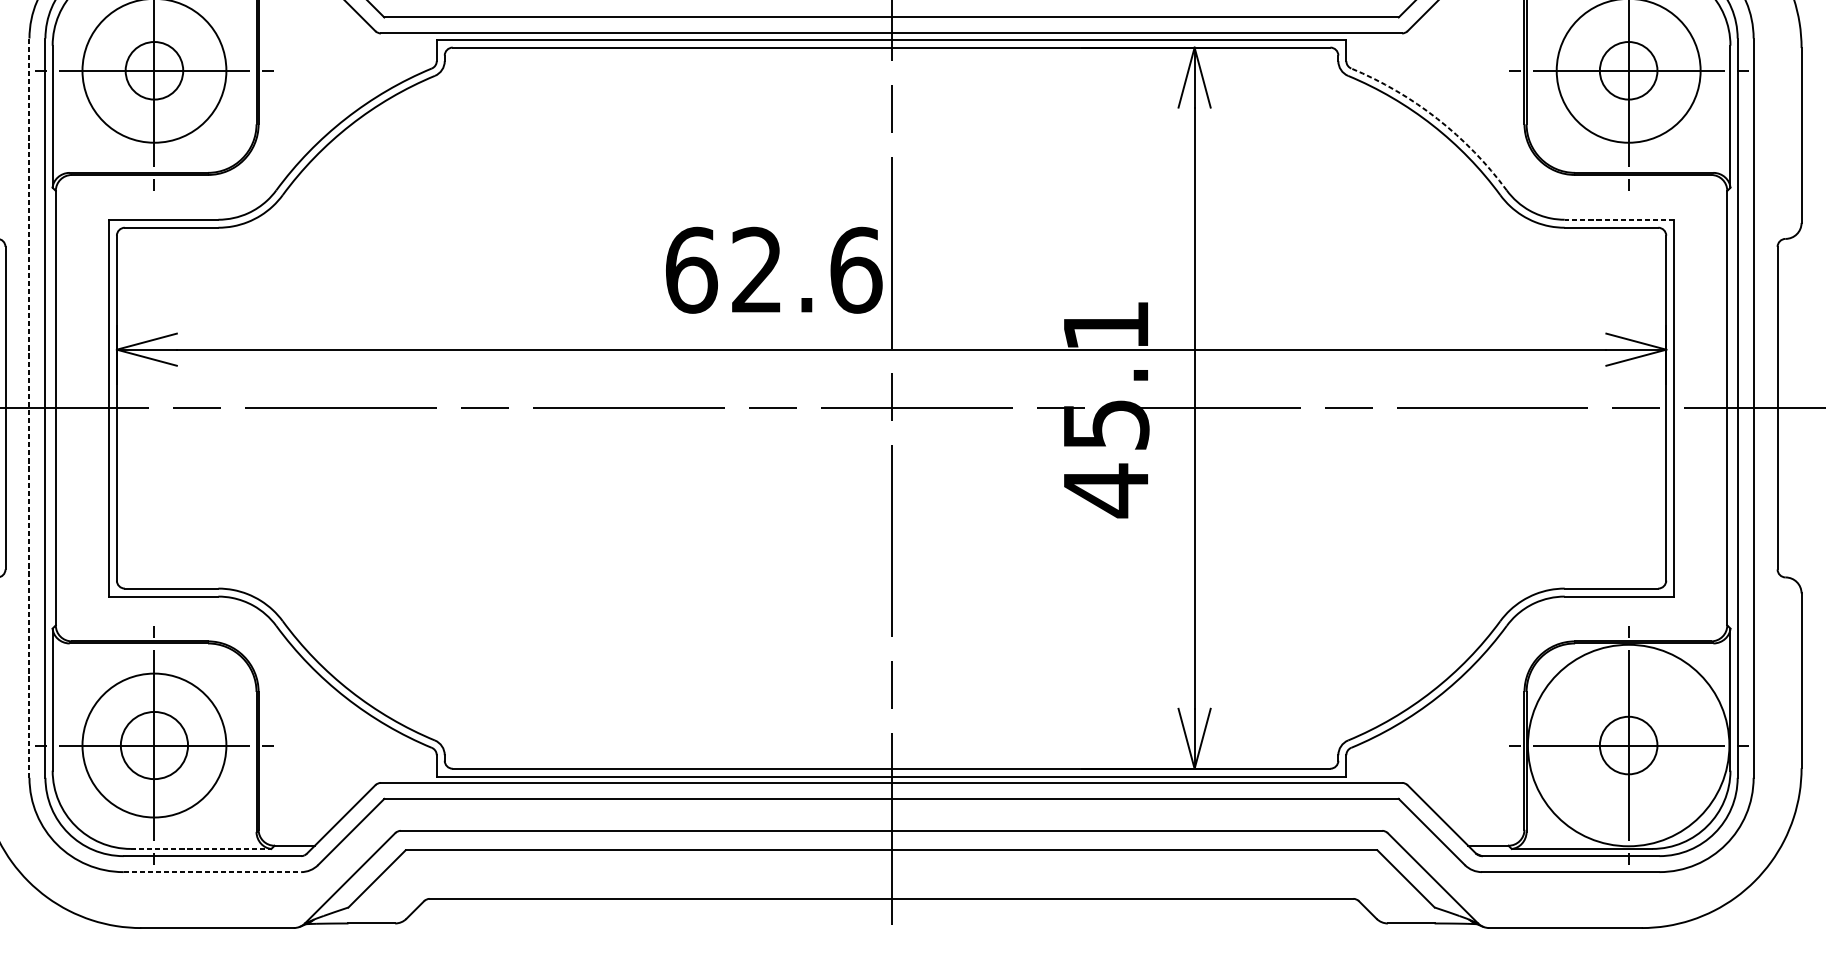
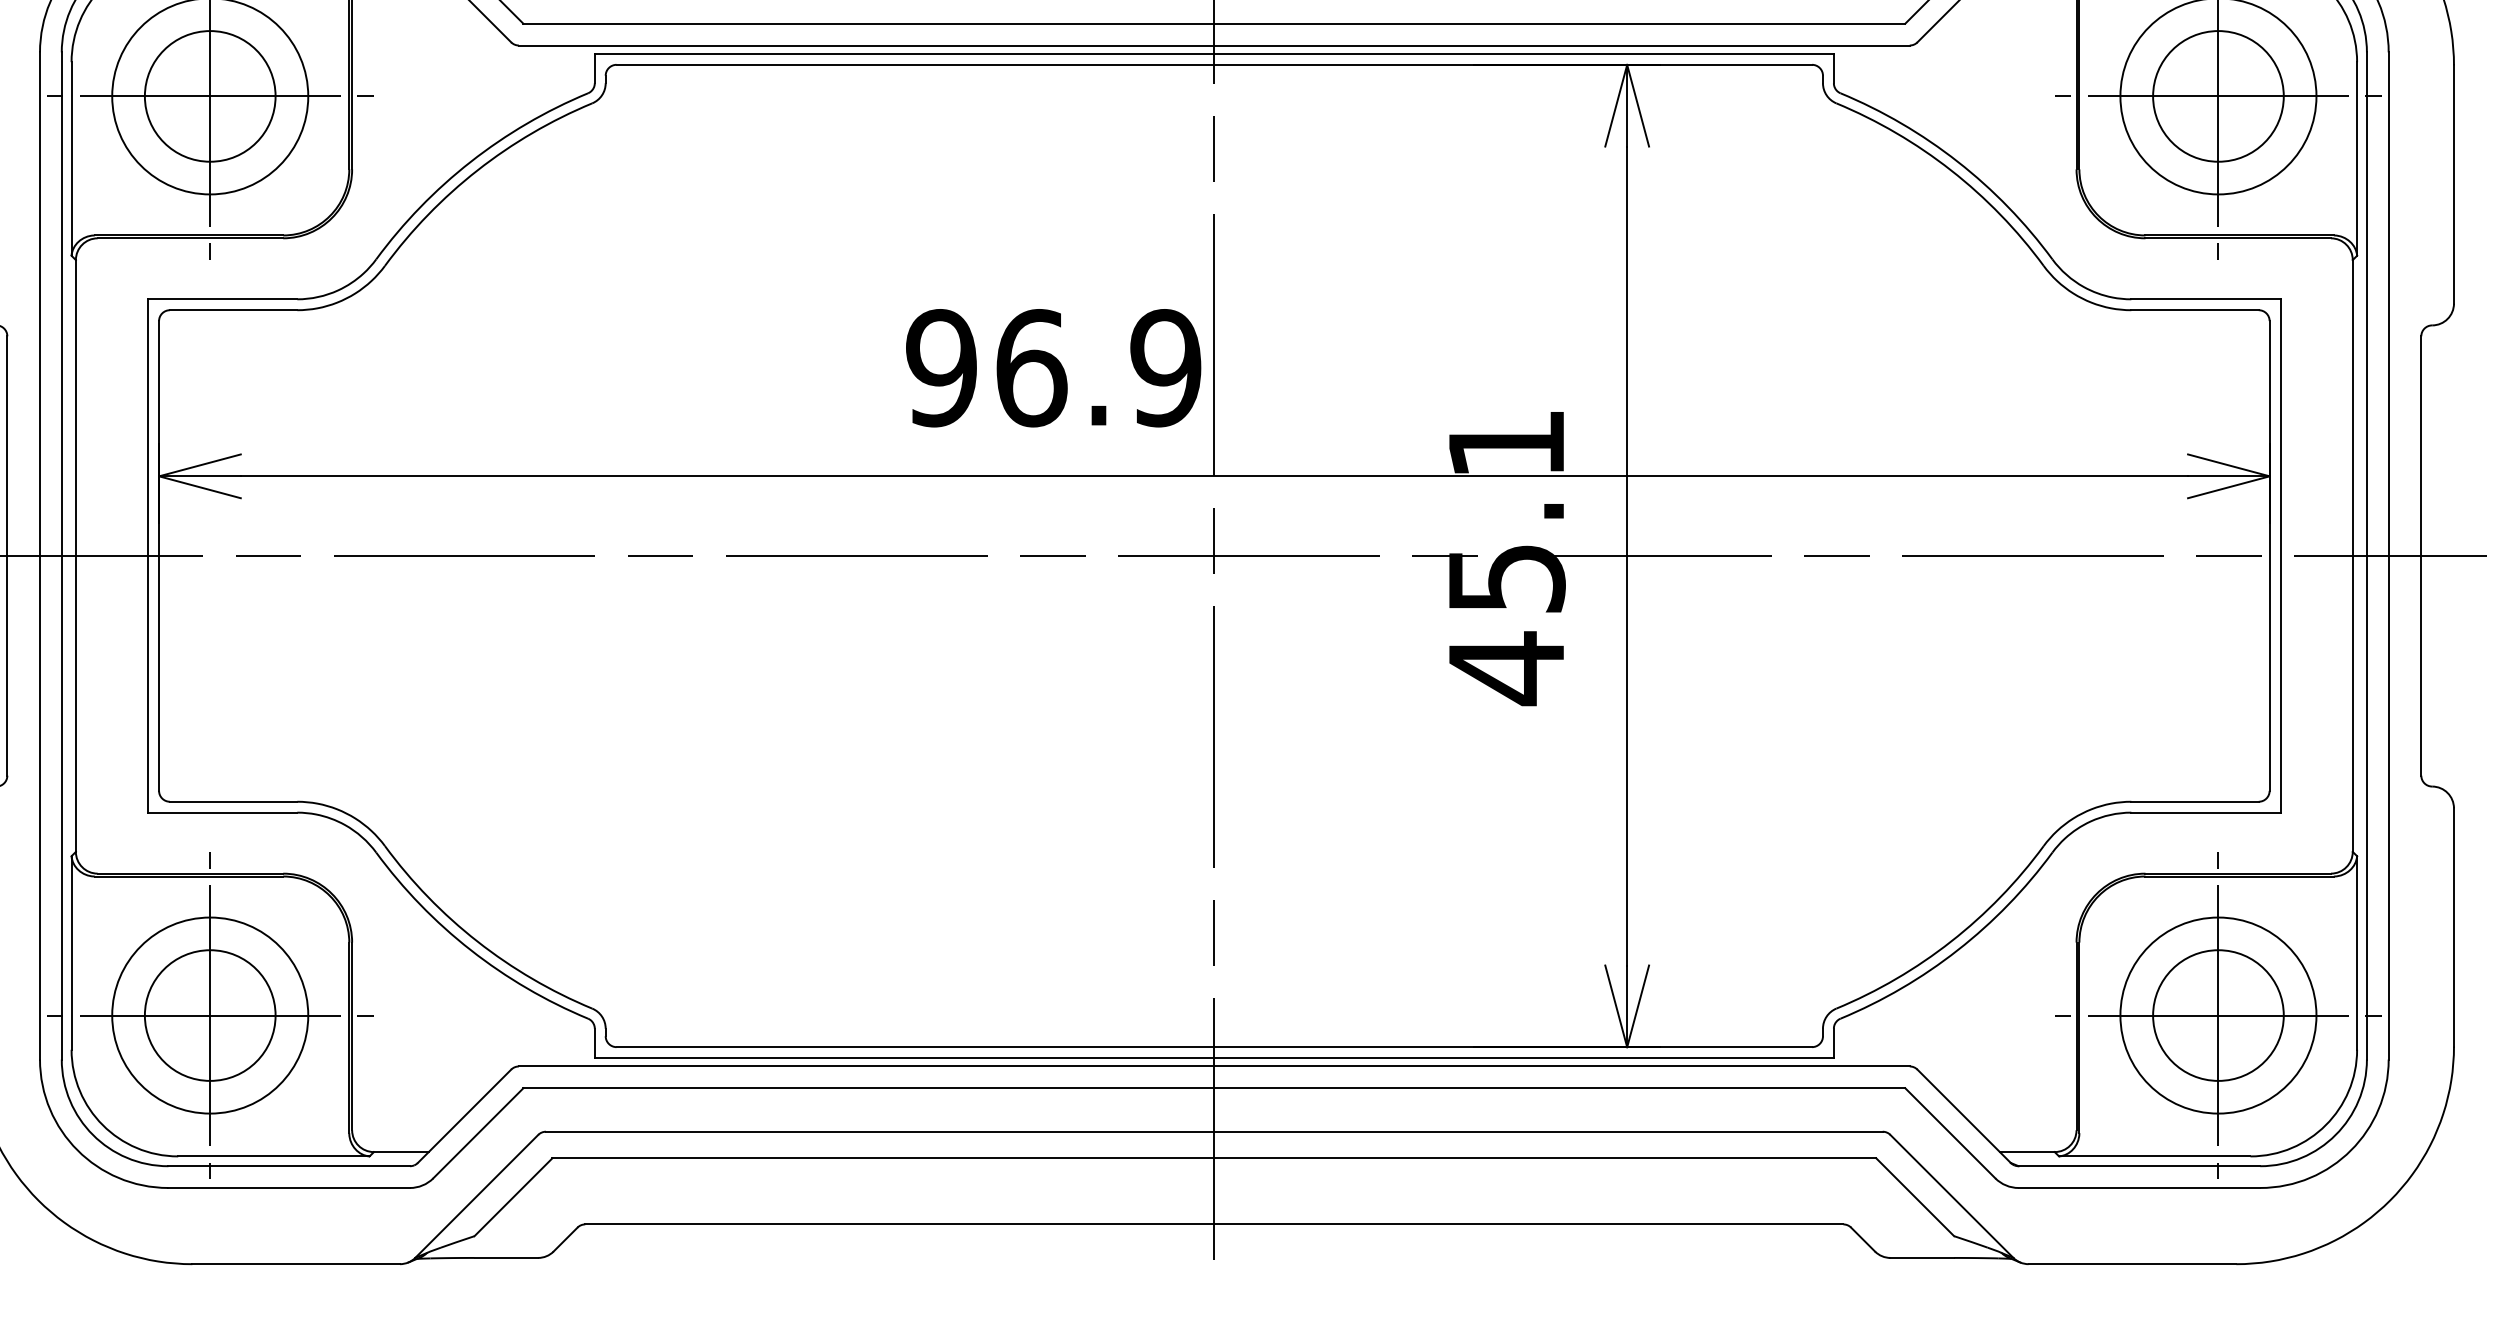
circle: (153, 70) -> (209, 96), size x1.67
circle: (1628, 70) -> (2218, 96), size x1.67
arc: (1437, 118) -> (1957, 161), dashed -> solid
line: (1619, 219) -> (2205, 299), dashed -> solid
text: (774, 270) -> (1054, 368), 62.6 -> 96.9
line: (29, 407) -> (40, 555), dashed -> solid
circle: (153, 745) -> (209, 1015), size x1.43
circle: (1628, 745) -> (2218, 1015), size x0.71
circle: (1628, 745) -> (2218, 1015), size x1.67
line: (200, 849) -> (273, 1156), dashed -> solid
line: (212, 871) -> (289, 1187), dashed -> solid

